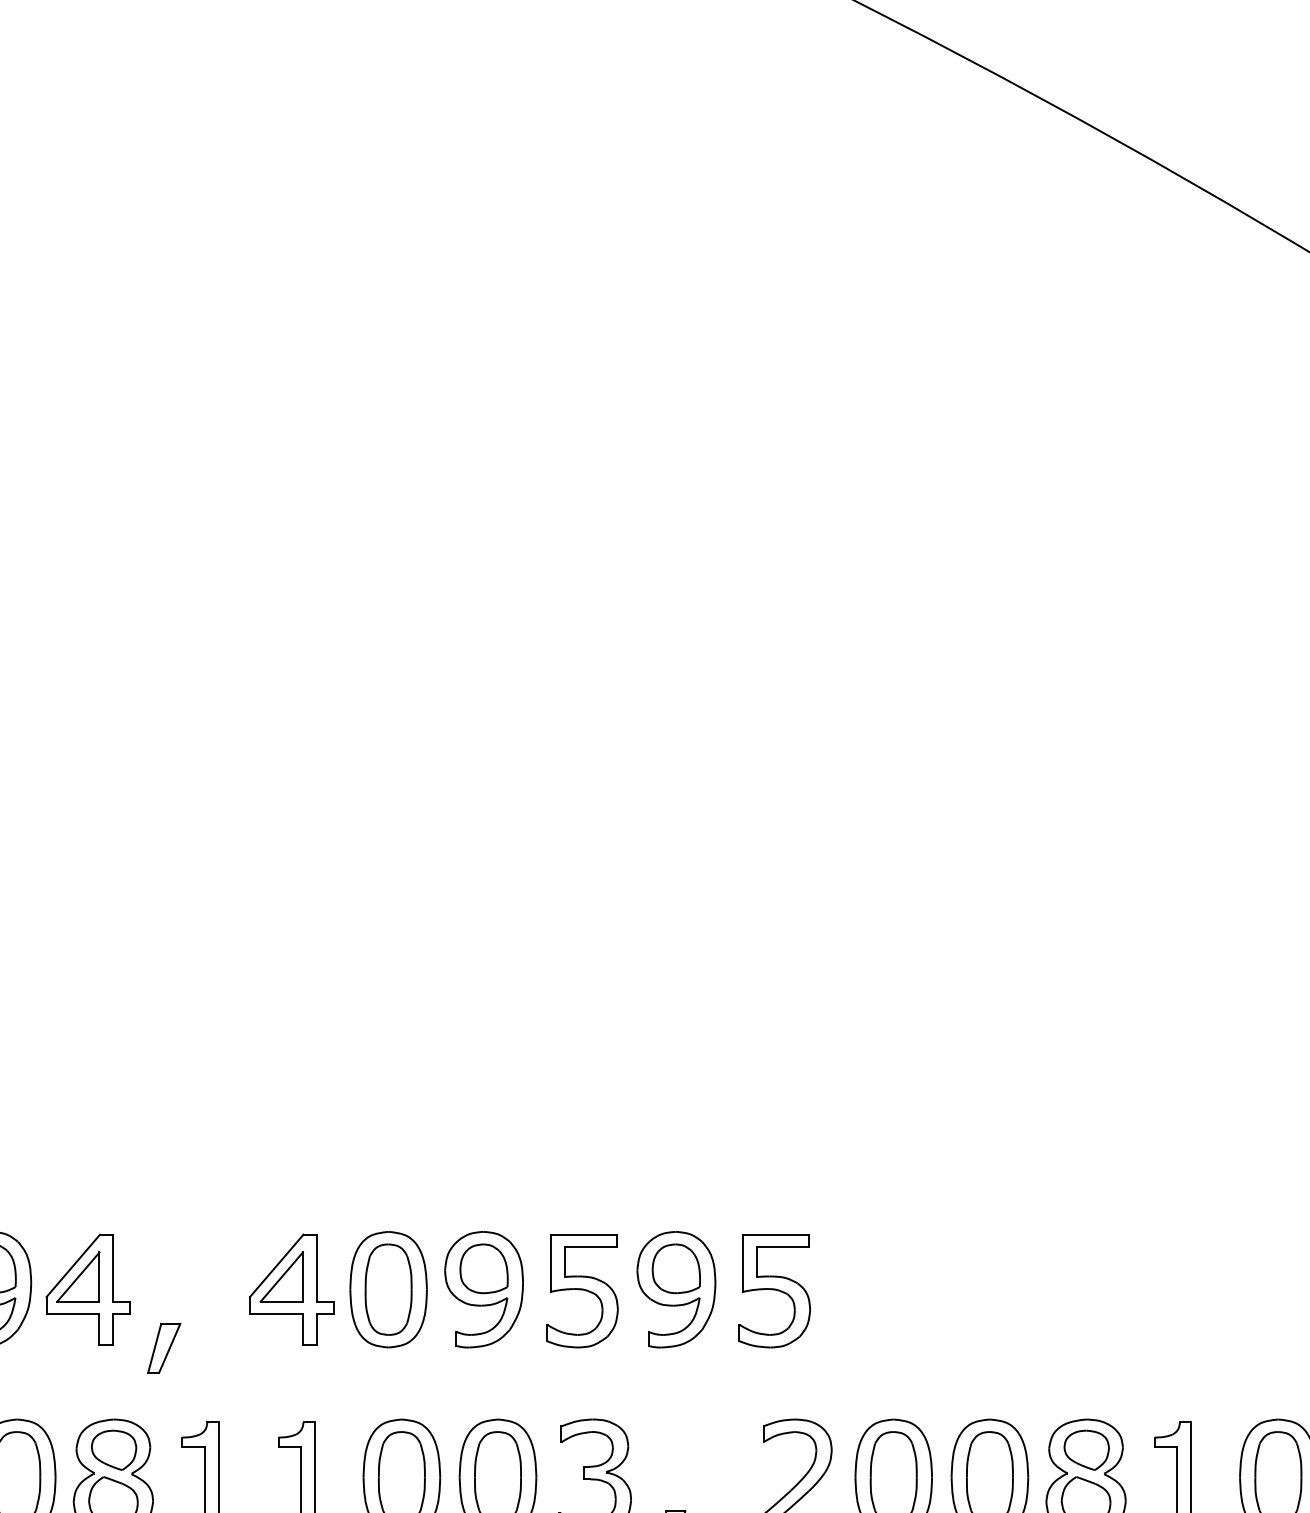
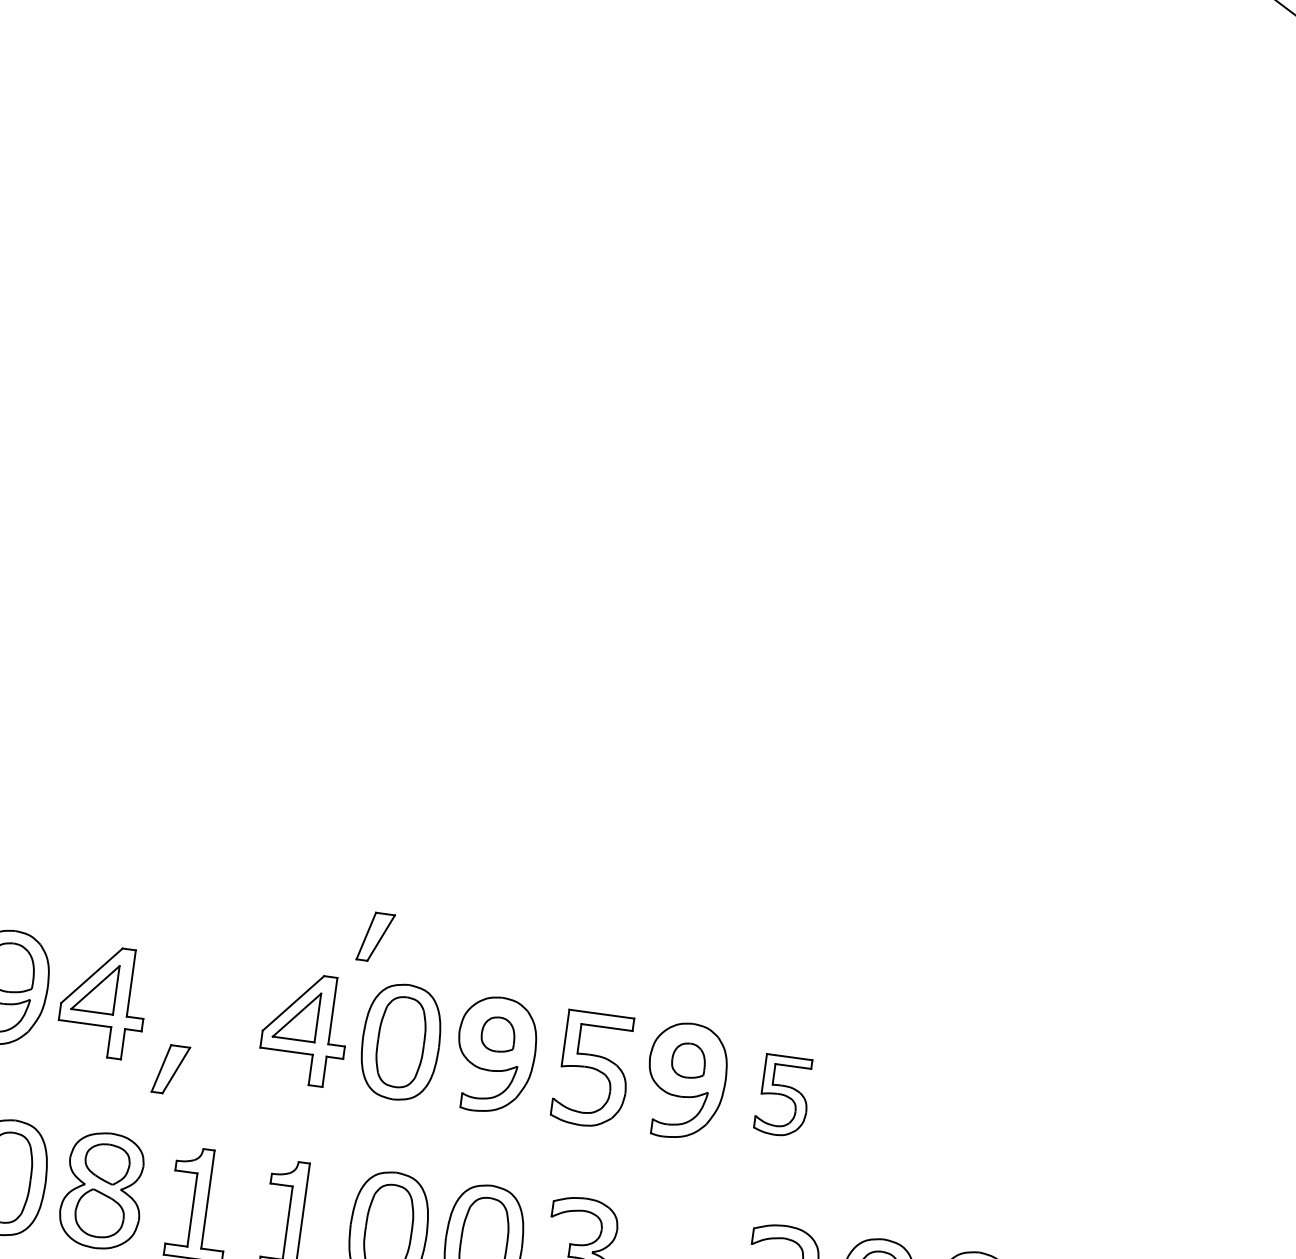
part: (349, 1188) -> (376, 936), added
part: (483, 1268) -> (497, 1034), size x0.7
part: (675, 1268) -> (688, 1060), size x0.7
part: (774, 1291) -> (783, 1096), size x0.7

